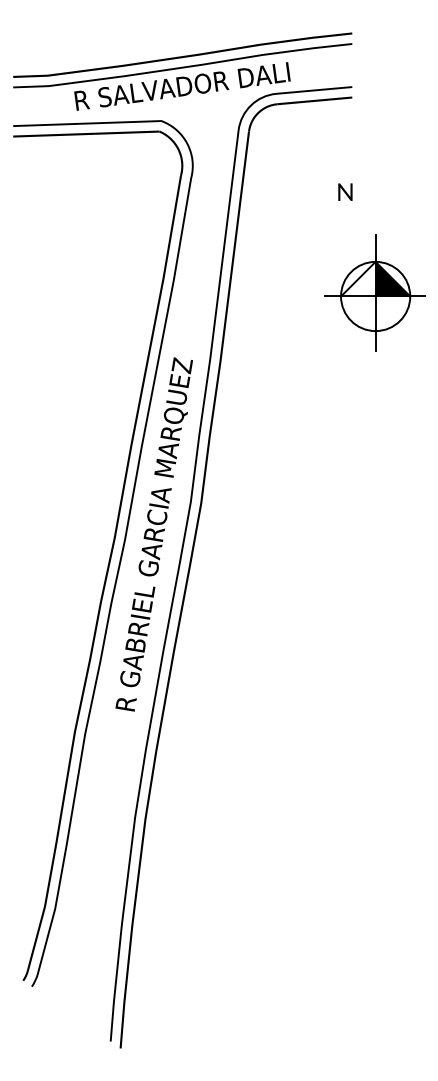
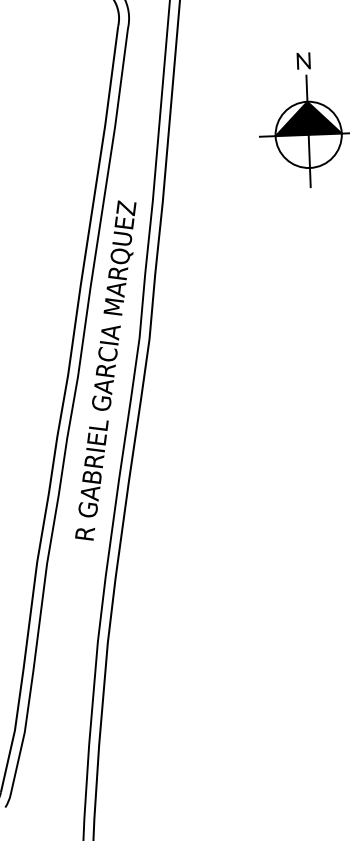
text: (345, 191) -> (303, 60), moved
fill: (358, 278) -> (291, 118), added

